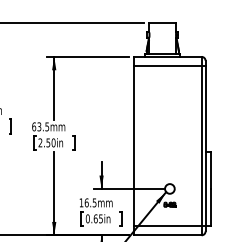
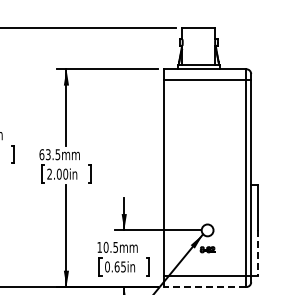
text: (47, 142) -> (58, 173), 2.50in -> 2.00in
text: (86, 202) -> (105, 247), 16.5mm -> 10.5mm
line: (211, 207) -> (258, 252), solid -> dashed
line: (167, 235) -> (204, 287), solid -> dashed

